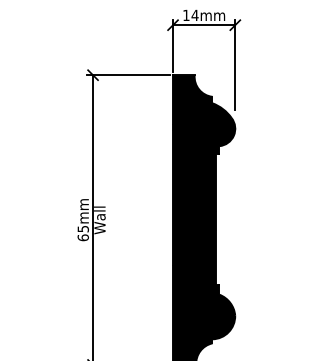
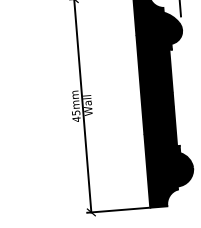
text: (82, 237) -> (76, 119), 65mm -> 45mm

